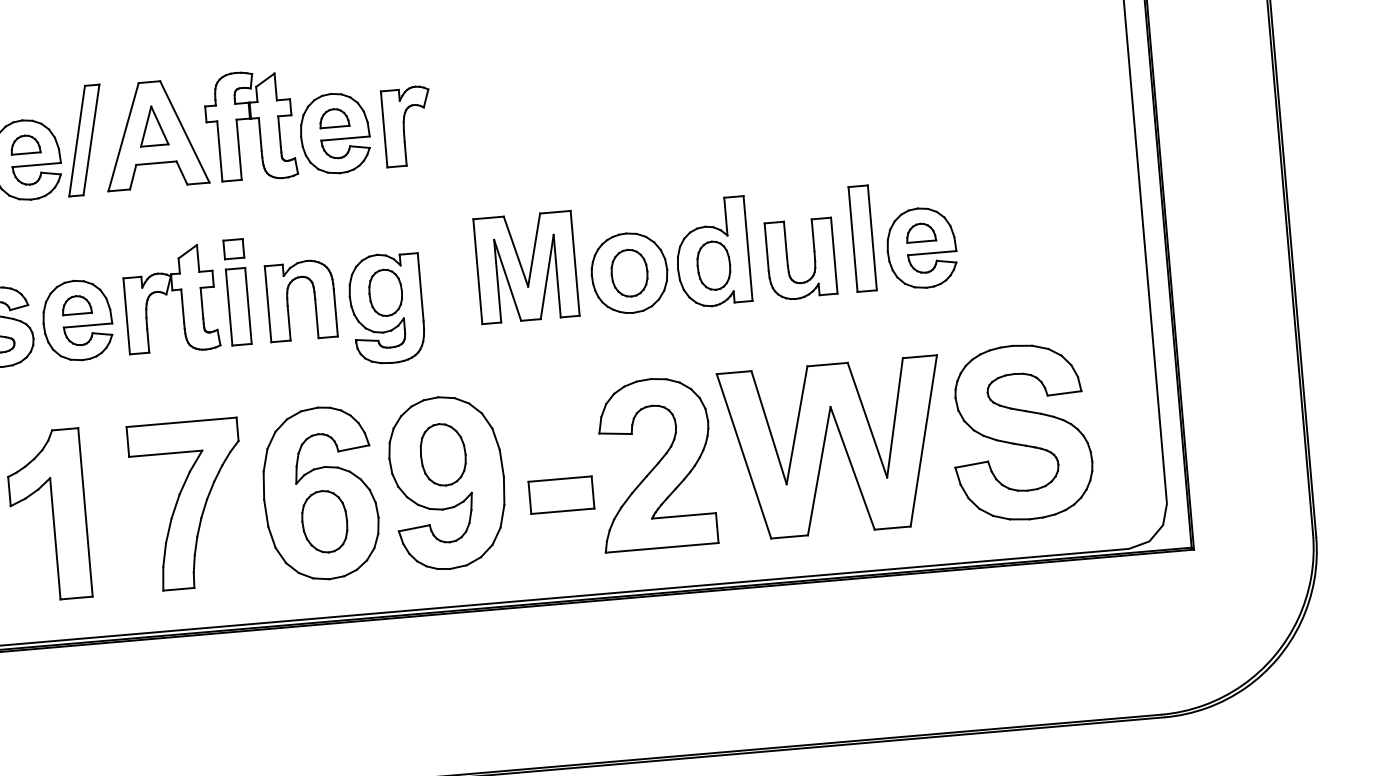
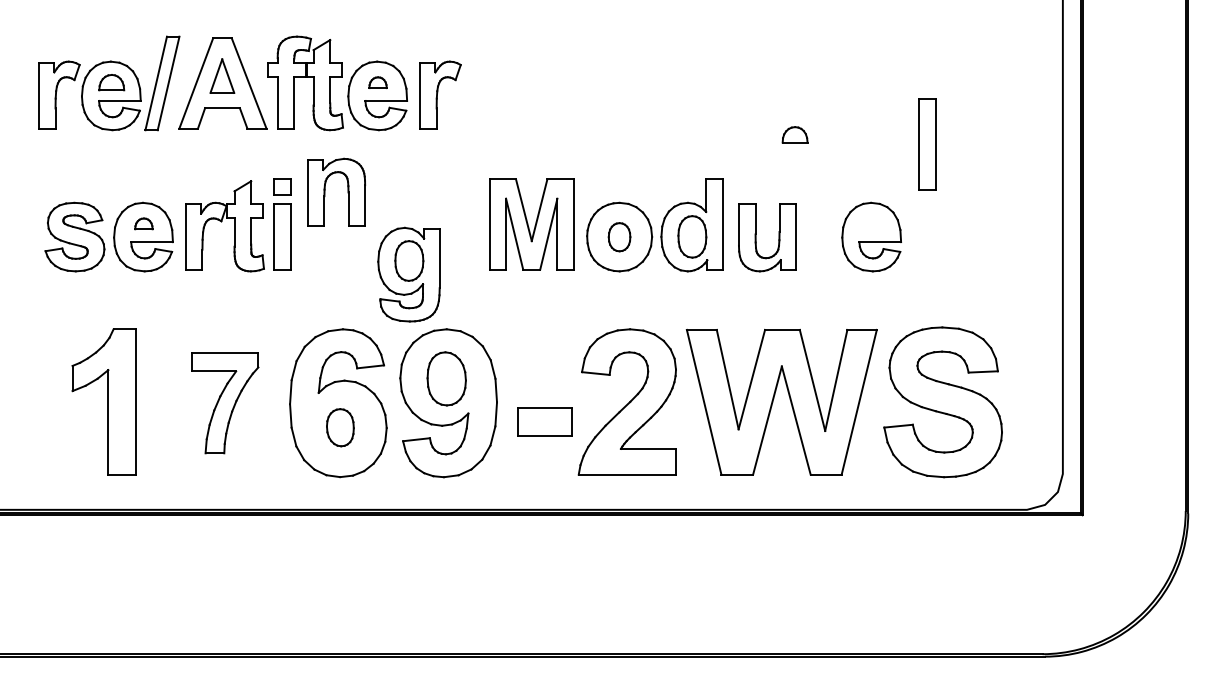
part: (333, 118) -> (377, 82), size x0.7
part: (920, 232) -> (794, 134), moved
part: (862, 238) -> (927, 144), moved
part: (629, 273) -> (619, 237), size x0.7
part: (288, 300) -> (325, 191), moved
part: (76, 304) -> (143, 223), size x0.7
part: (386, 308) -> (408, 274), moved
part: (189, 505) -> (225, 403), size x0.7
part: (324, 521) -> (340, 427), size x0.7

